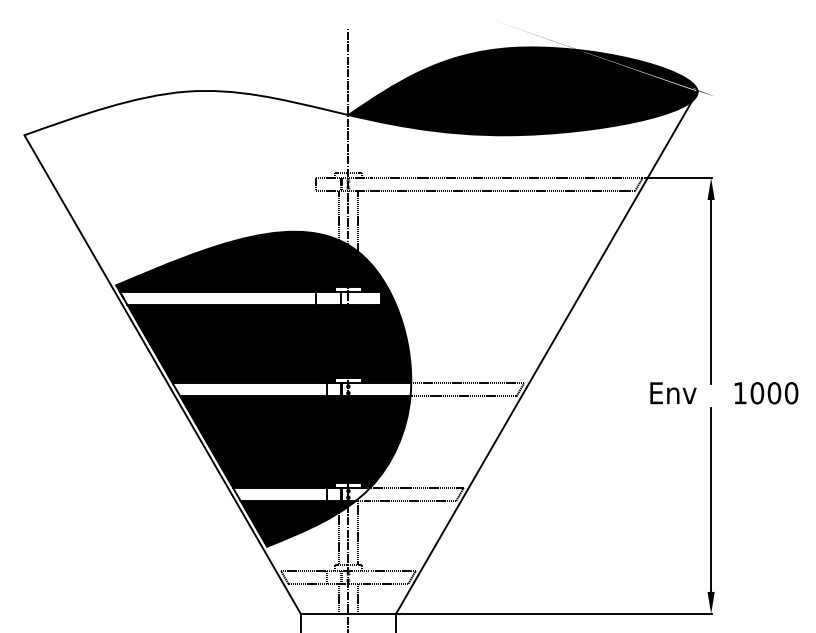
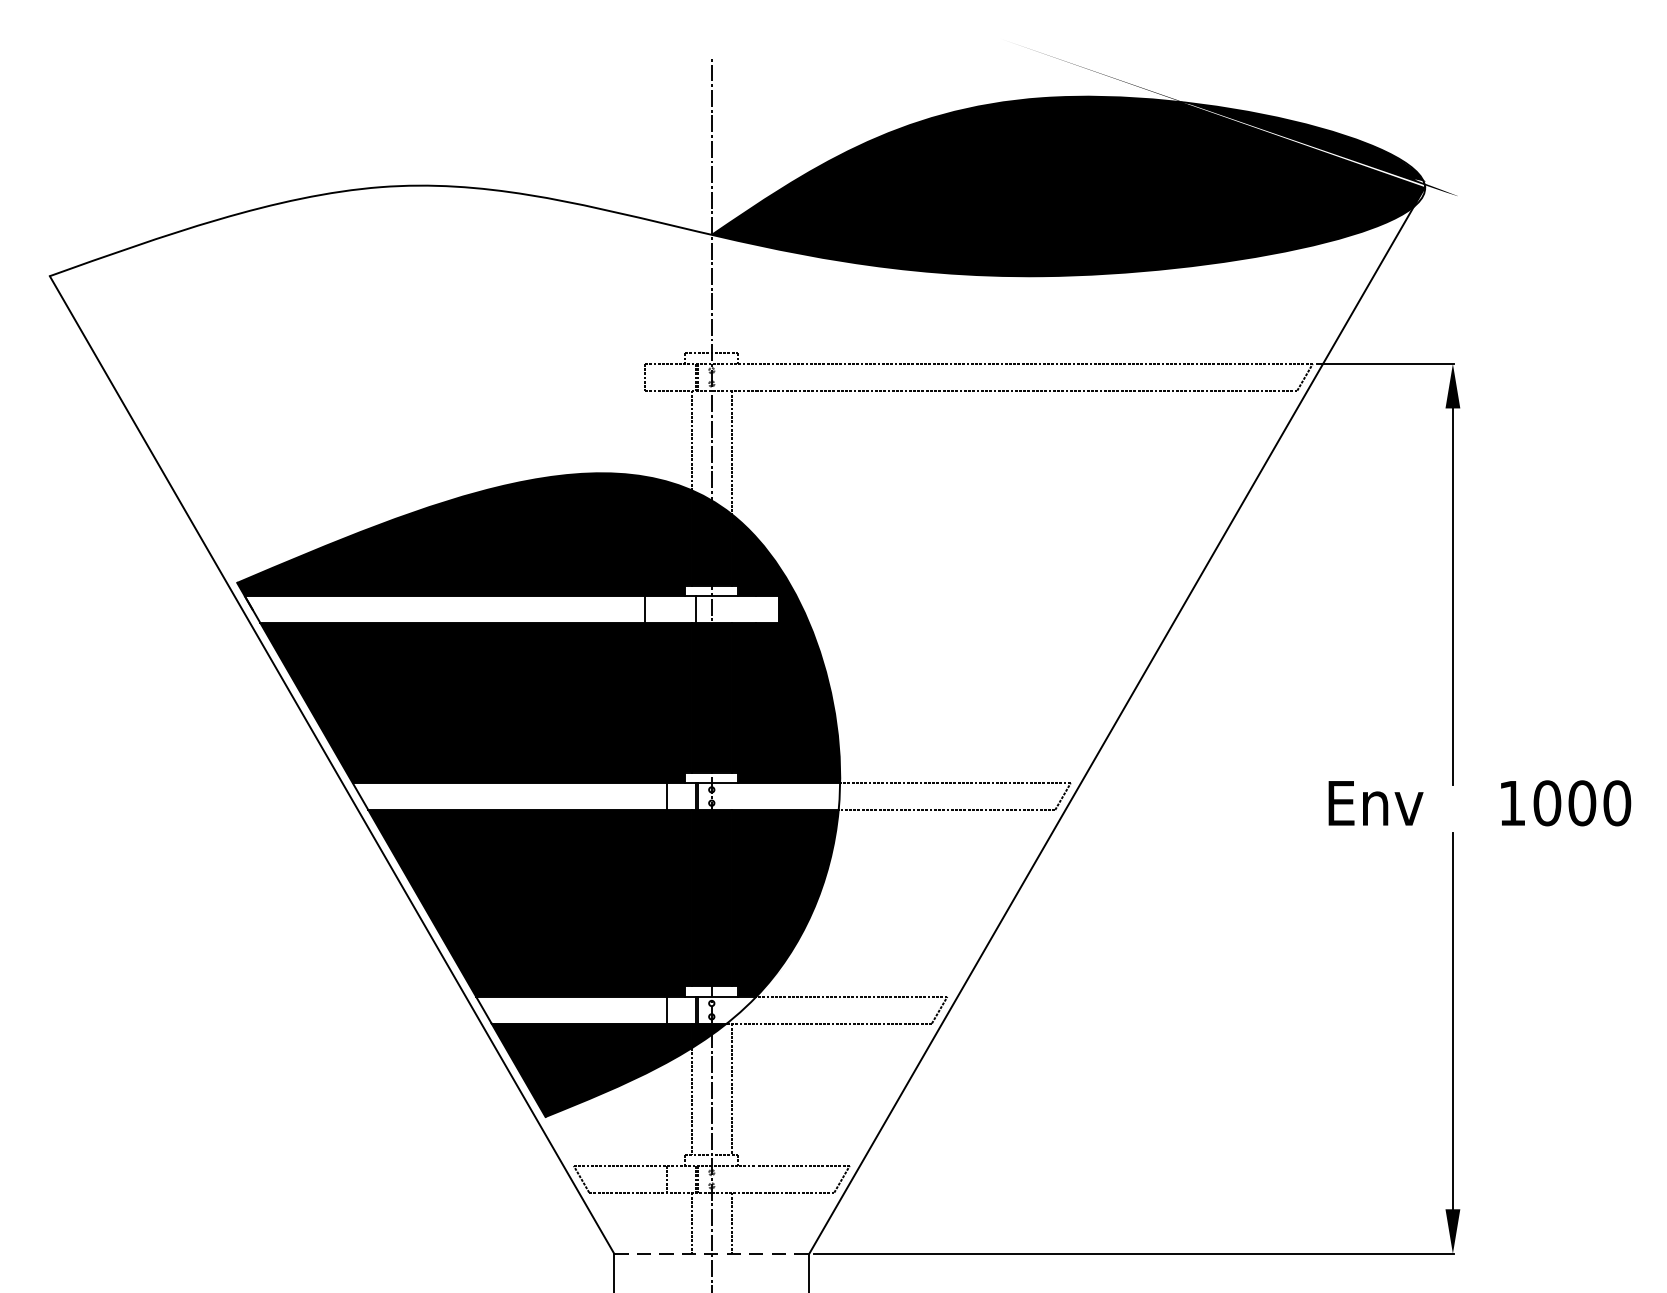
line: (348, 613) -> (711, 1253), solid -> dashed

